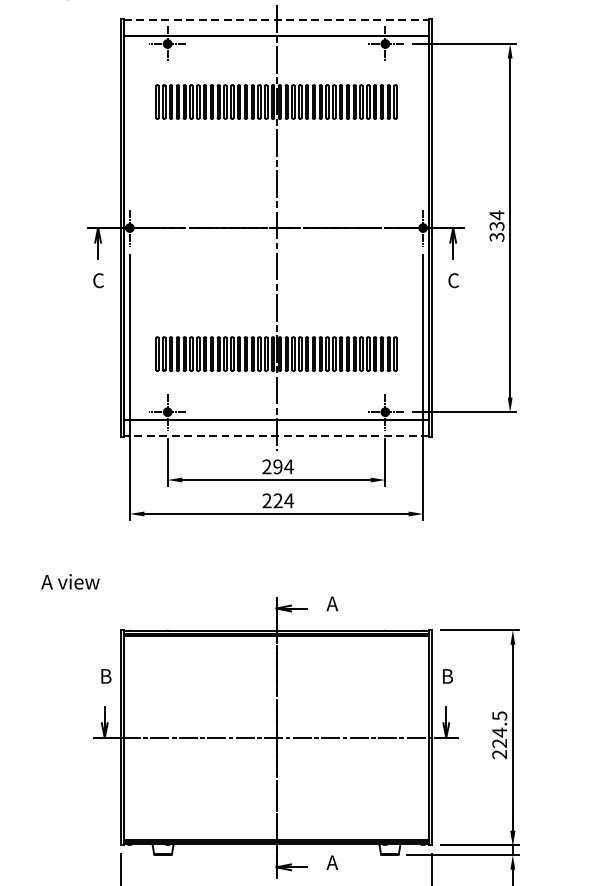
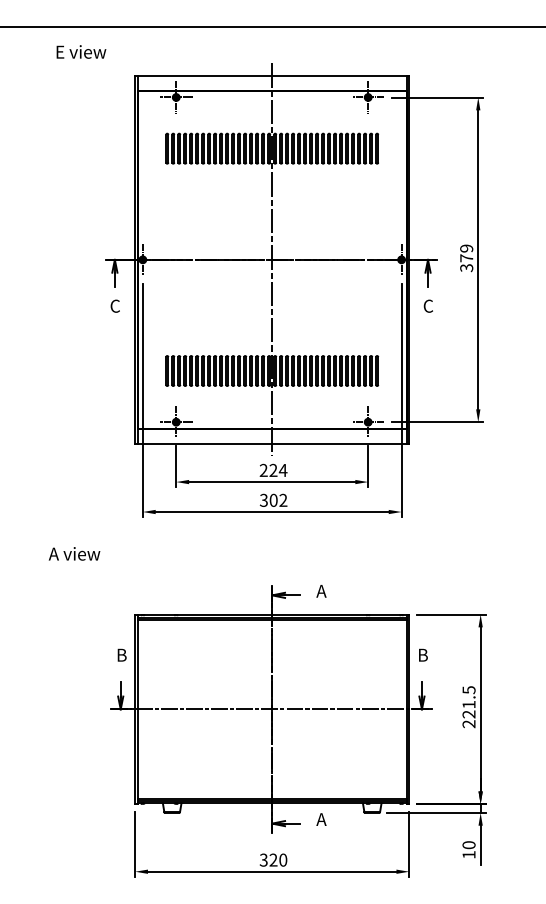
line: (276, 20) -> (272, 76), dashed -> solid
text: (496, 220) -> (466, 253), 334 -> 379
line: (276, 436) -> (272, 443), dashed -> solid
text: (277, 466) -> (273, 470), 294 -> 224
text: (277, 499) -> (273, 499), 224 -> 302
text: (70, 581) -> (74, 553), moved
text: (499, 732) -> (468, 704), 224.5 -> 221.5

